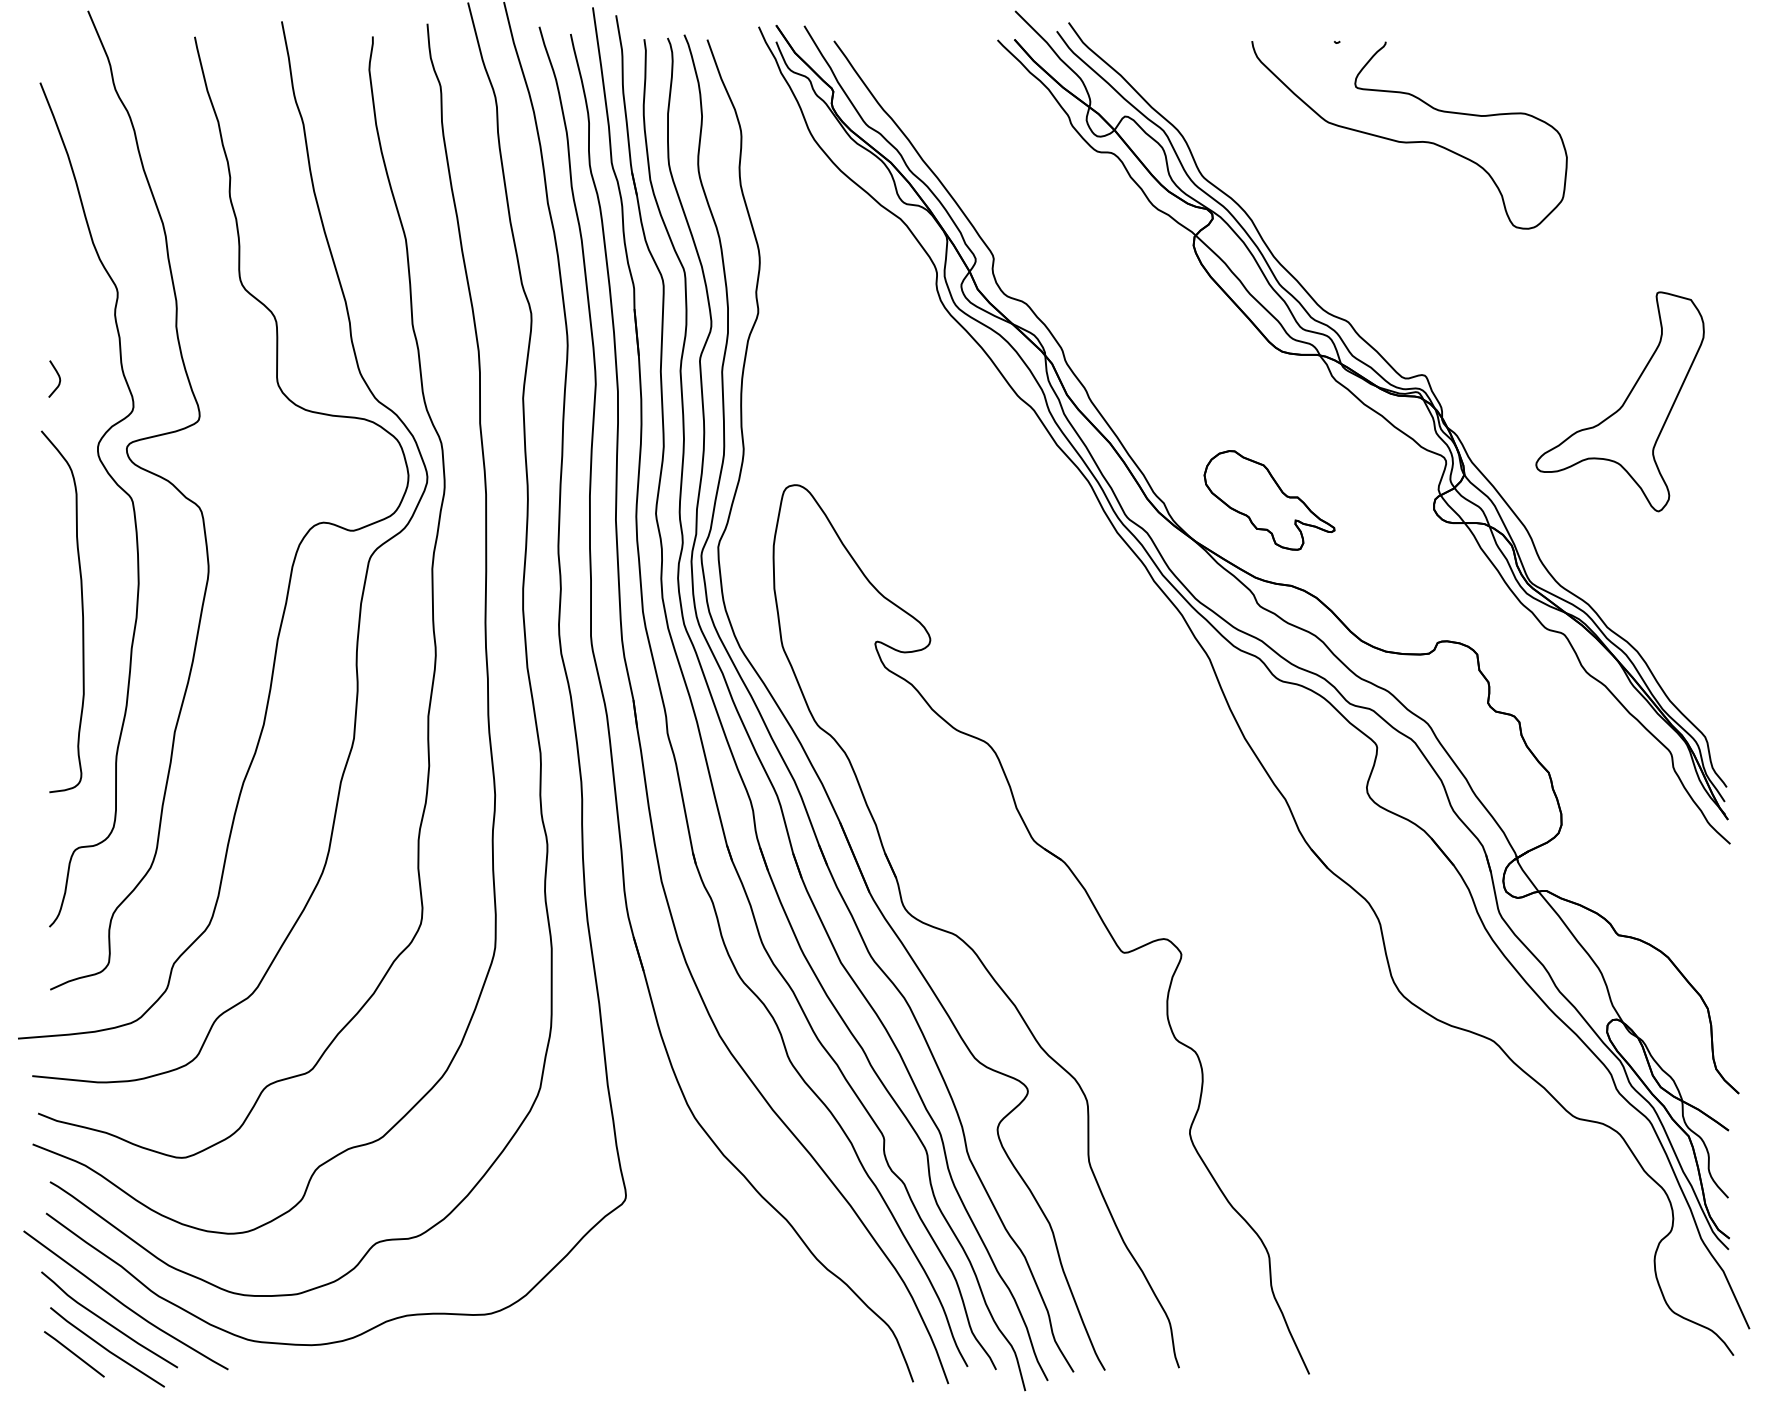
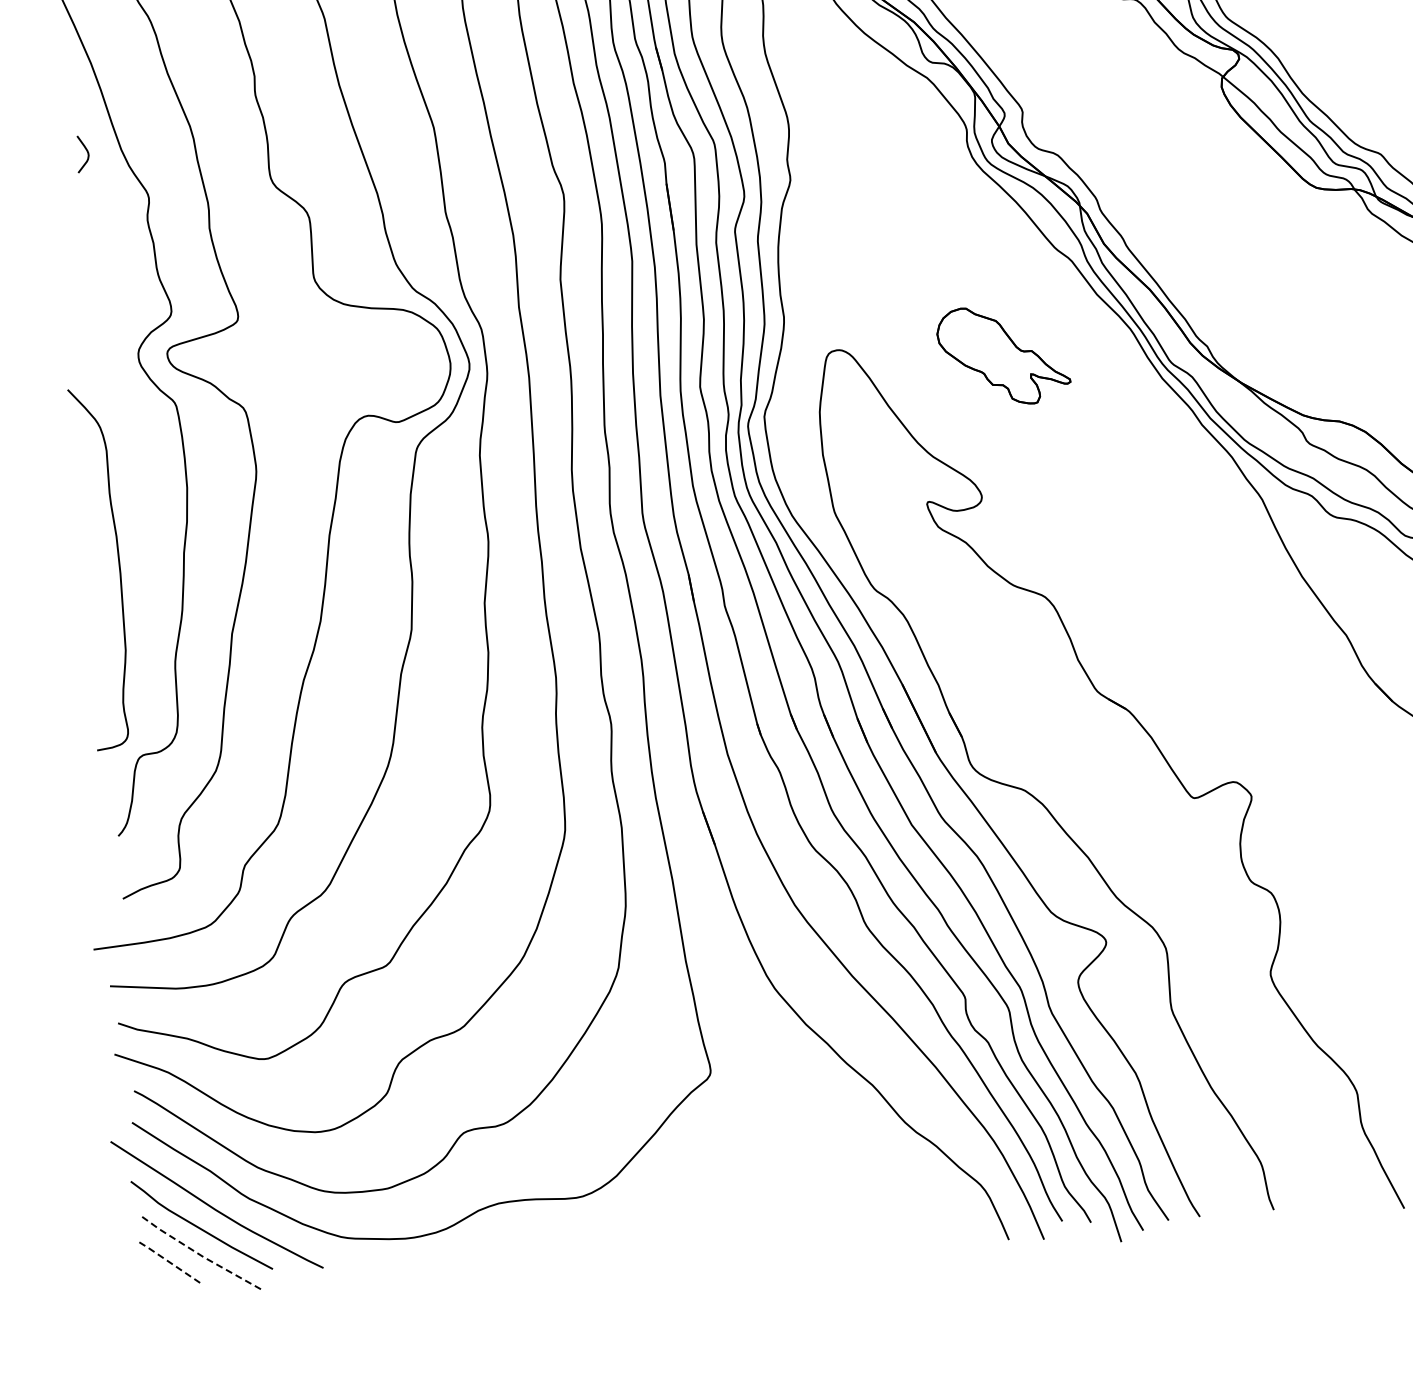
curve: (58, 377) -> (86, 152), moved
part: (1269, 500) -> (1003, 355), moved
curve: (81, 610) -> (118, 566), moved
line: (105, 1348) -> (199, 1254), solid -> dashed
line: (74, 1353) -> (168, 1261), solid -> dashed

